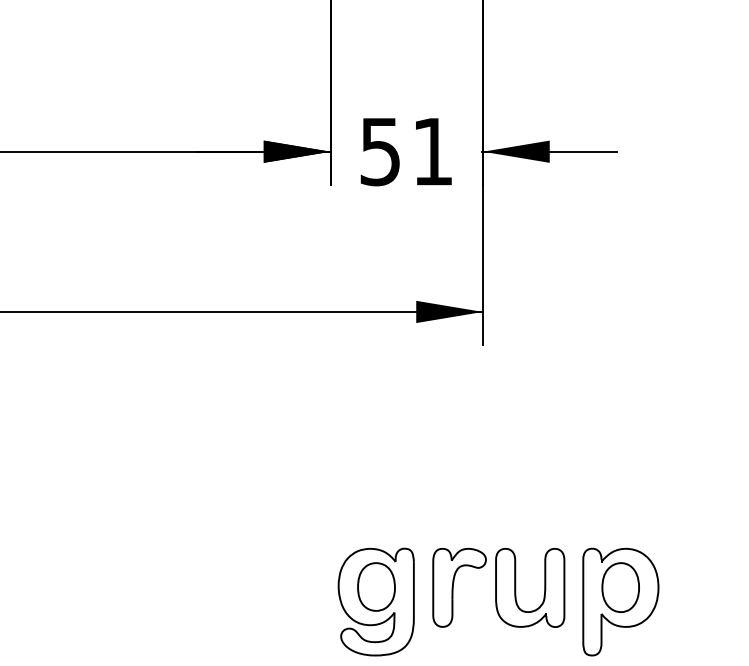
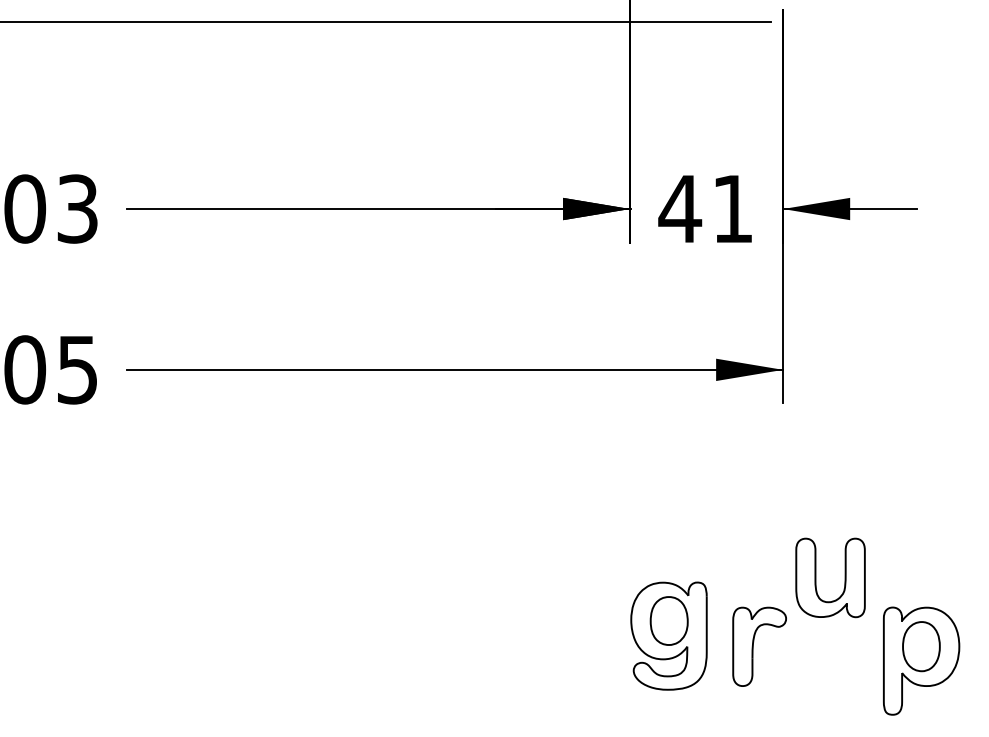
text: (380, 152) -> (680, 209), 51 -> 41
part: (516, 587) -> (816, 577), moved
part: (375, 601) -> (668, 635), moved

